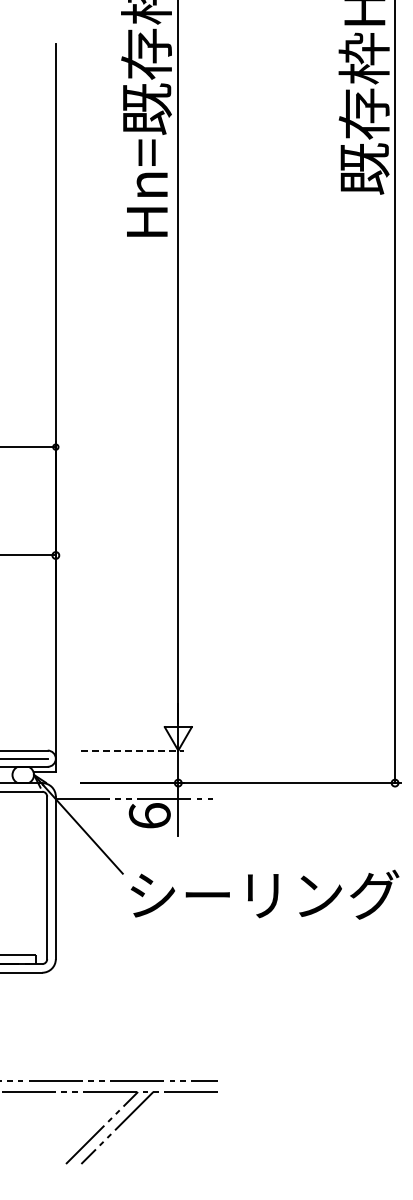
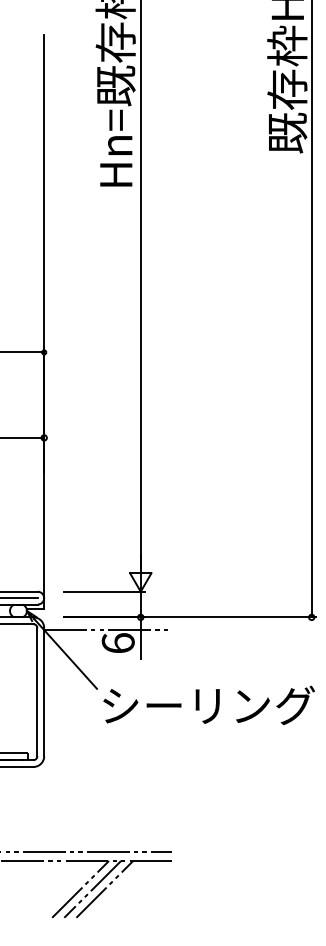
line: (132, 750) -> (104, 591), dashed -> solid
line: (132, 1127) -> (104, 888), added

